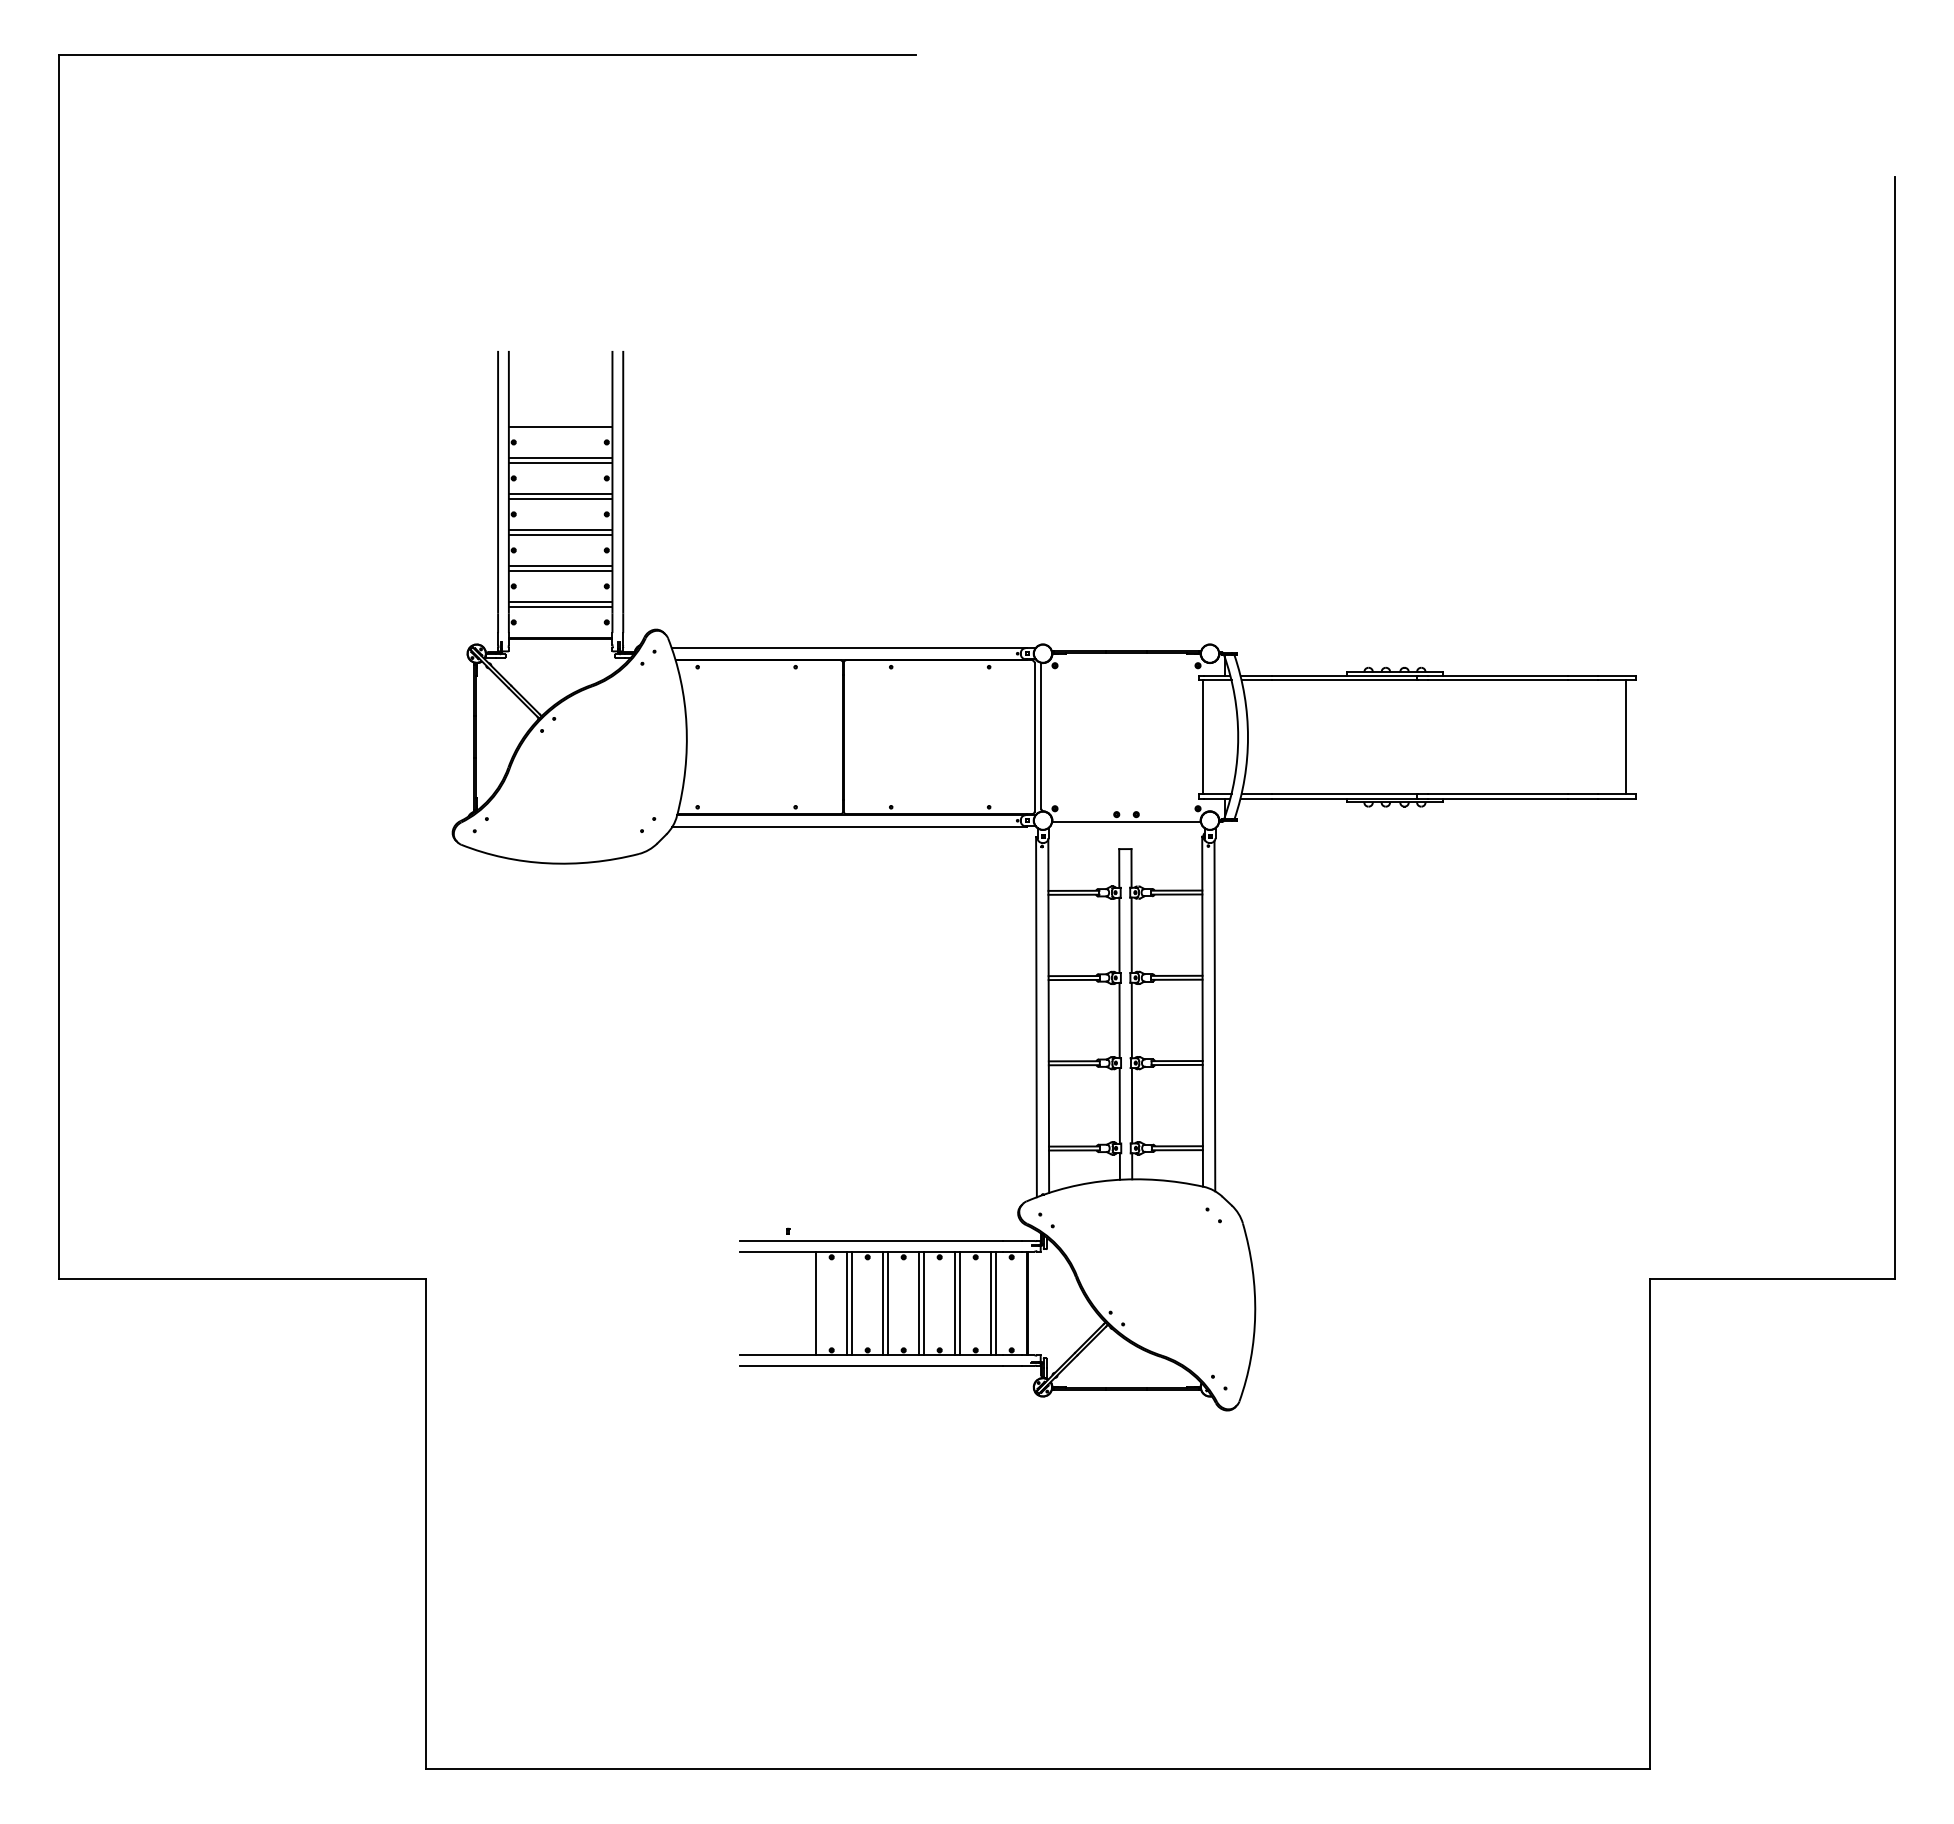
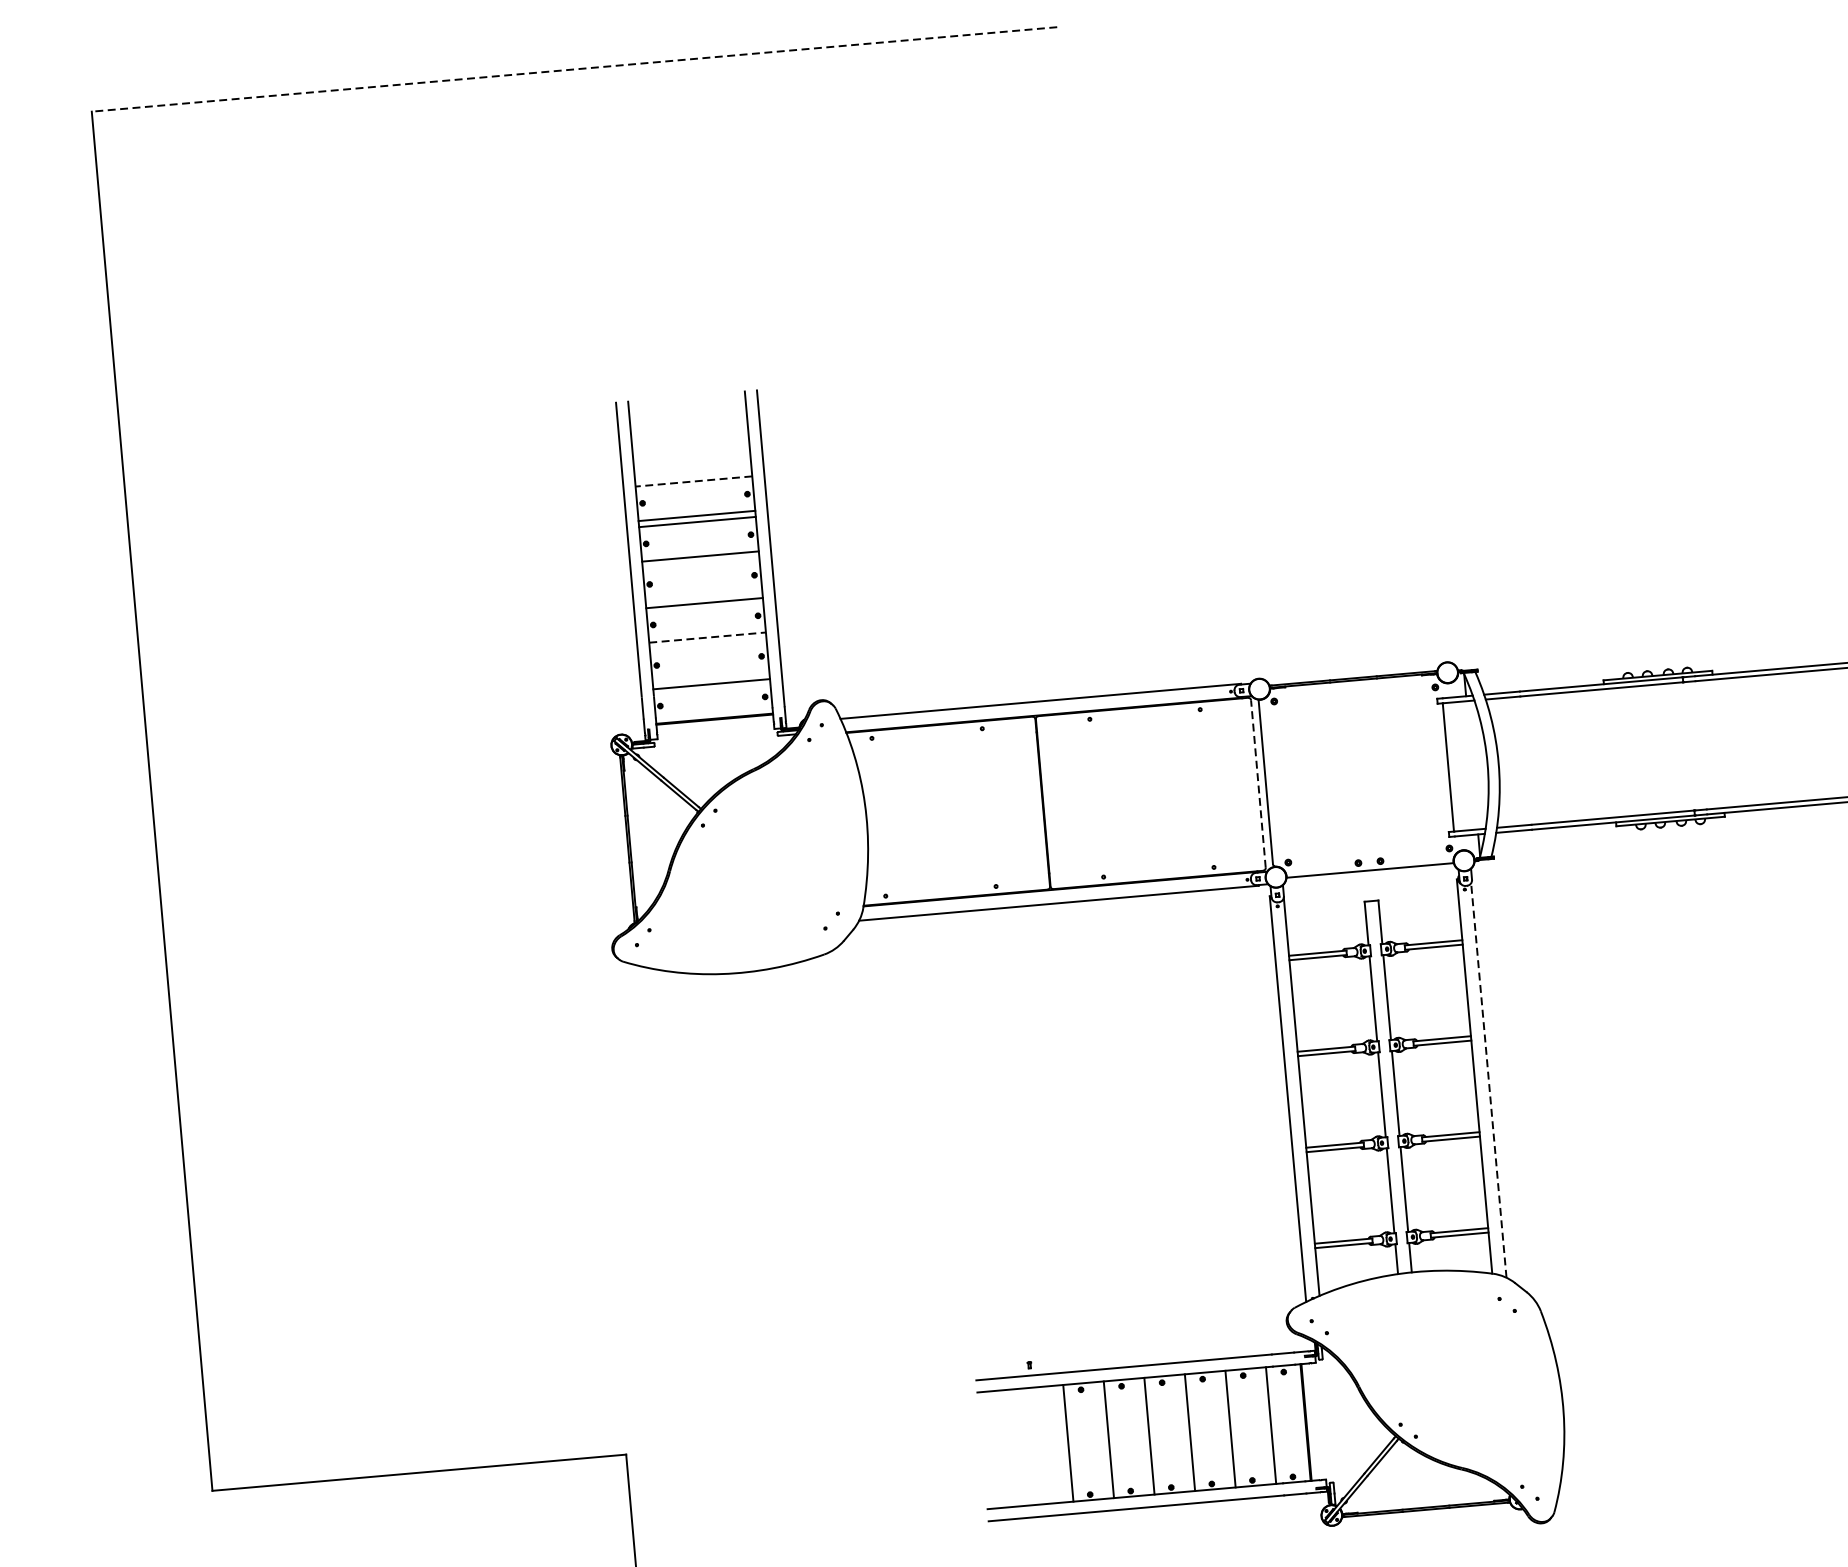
line: (487, 54) -> (574, 69), solid -> dashed
line: (560, 427) -> (693, 481), solid -> dashed
line: (560, 499) -> (700, 563), removed
line: (560, 529) -> (703, 596), removed
line: (560, 565) -> (707, 637), solid -> dashed
line: (560, 571) -> (707, 644), removed
line: (560, 601) -> (710, 677), removed
line: (1034, 736) -> (1258, 783), solid -> dashed
line: (1214, 1015) -> (1488, 1079), solid -> dashed
line: (847, 1303) -> (1103, 1440), removed
line: (883, 1303) -> (1143, 1436), removed
line: (919, 1303) -> (1184, 1433), removed
line: (955, 1303) -> (1225, 1429), removed
line: (991, 1303) -> (1265, 1426), removed

